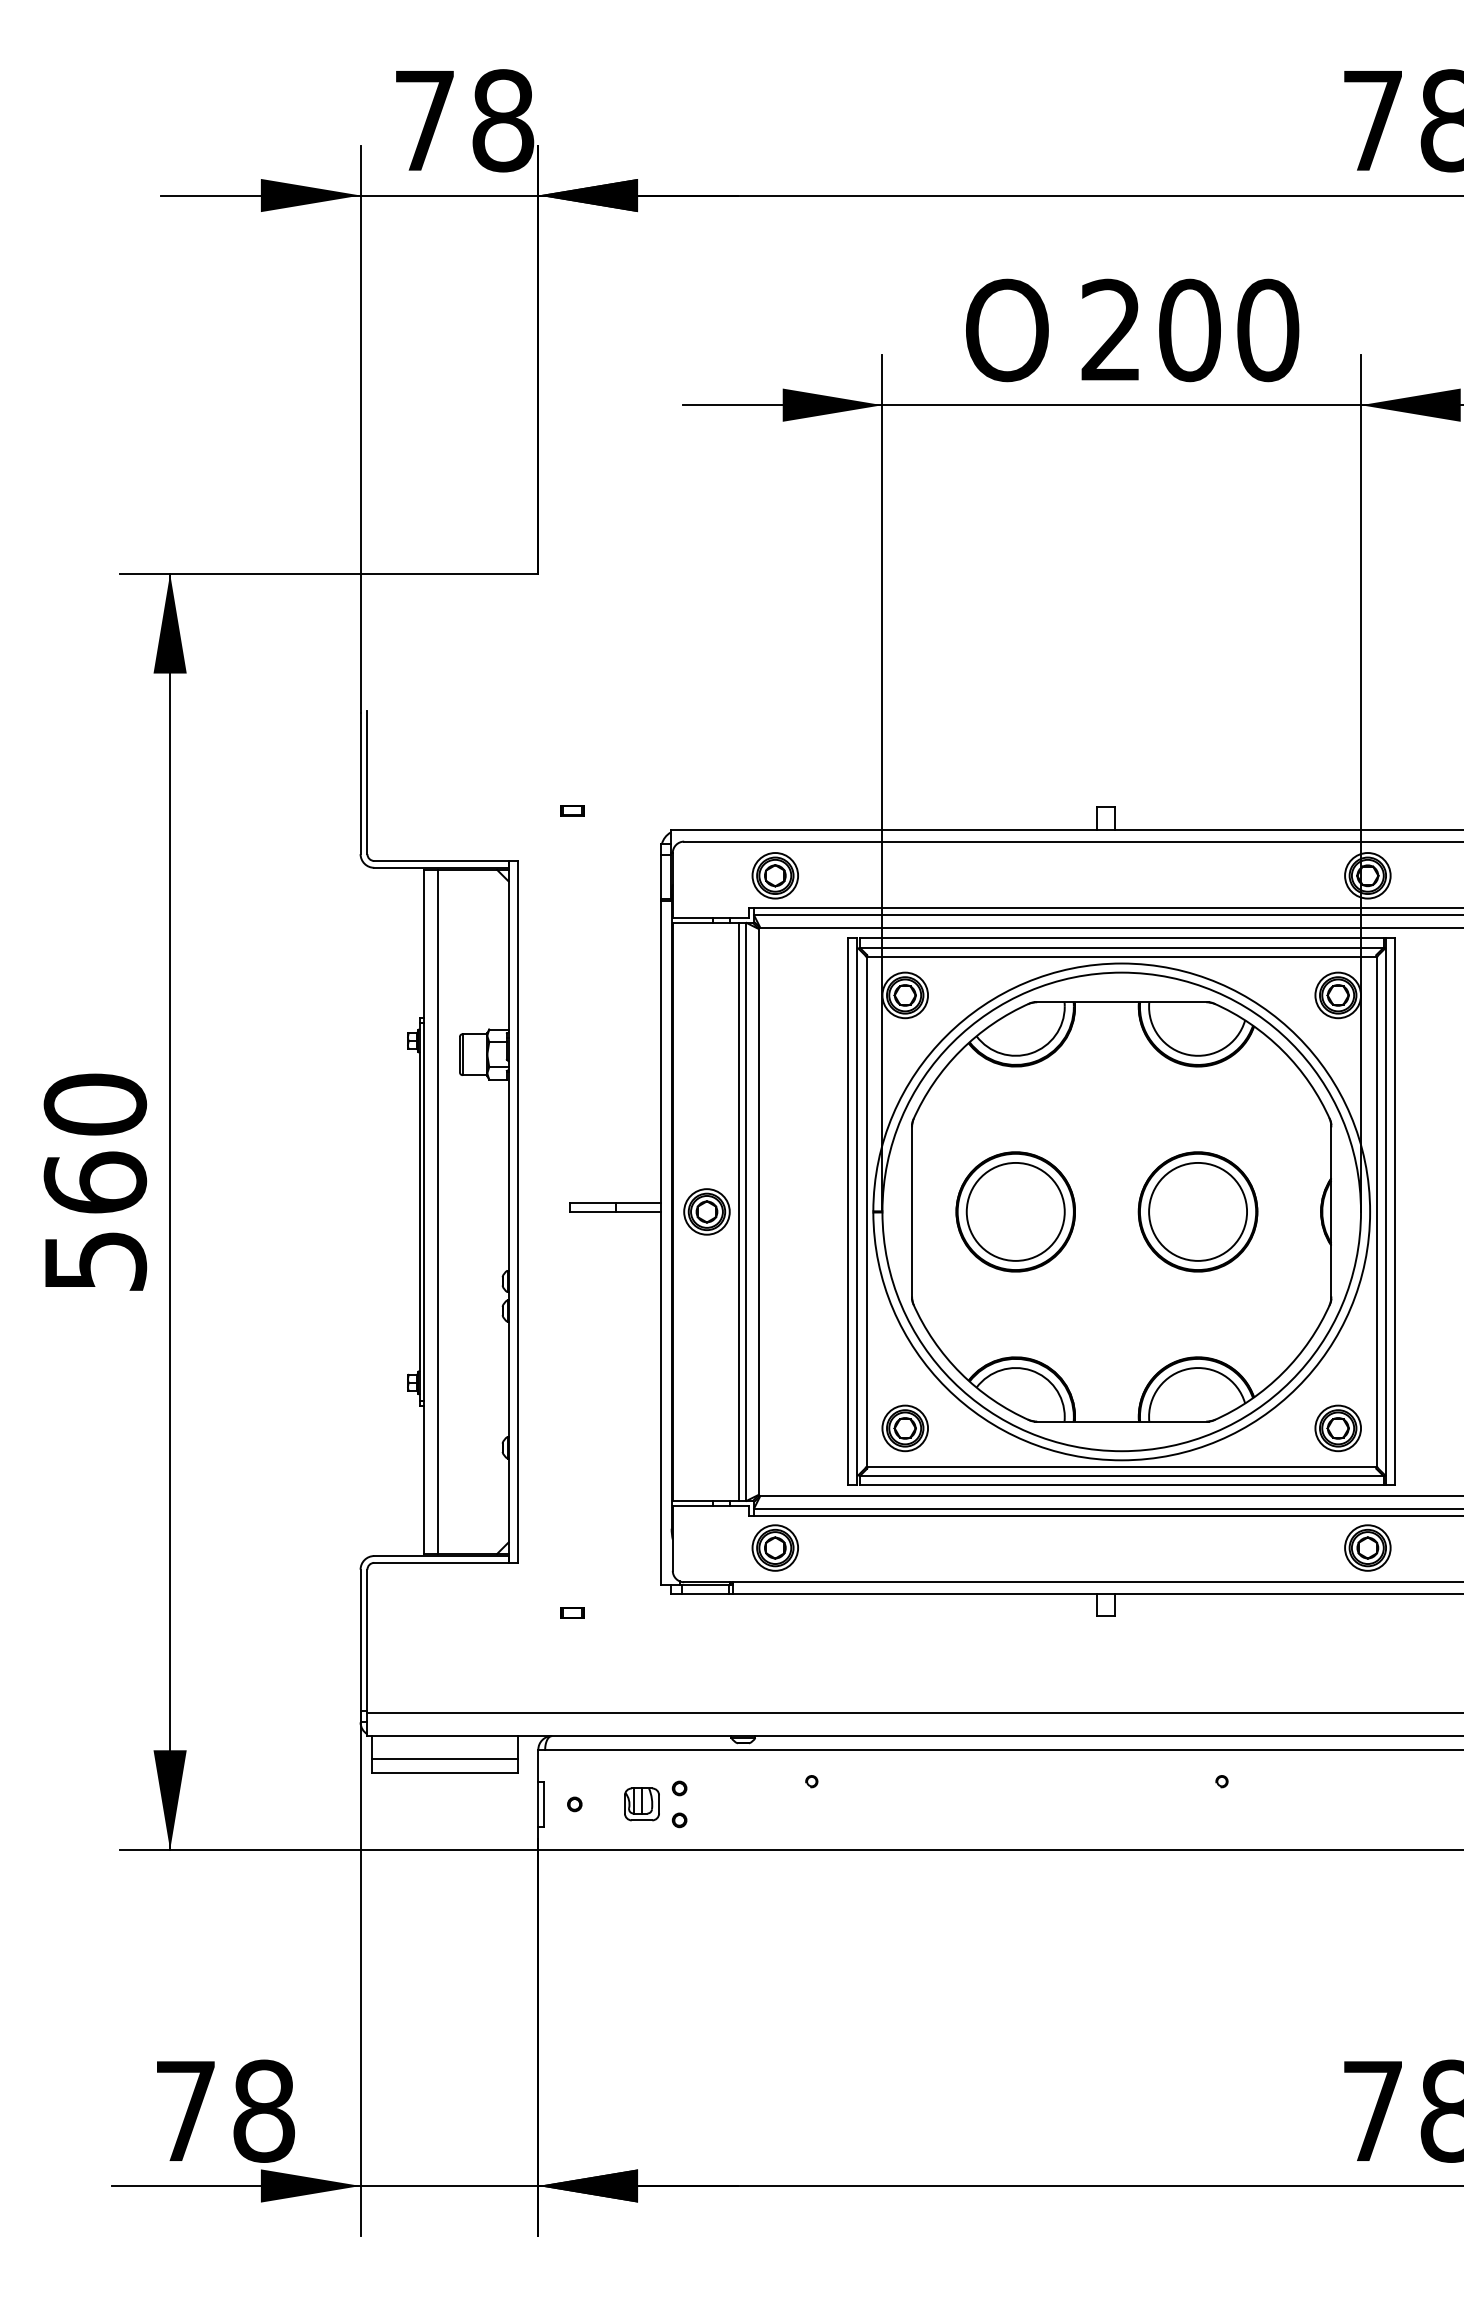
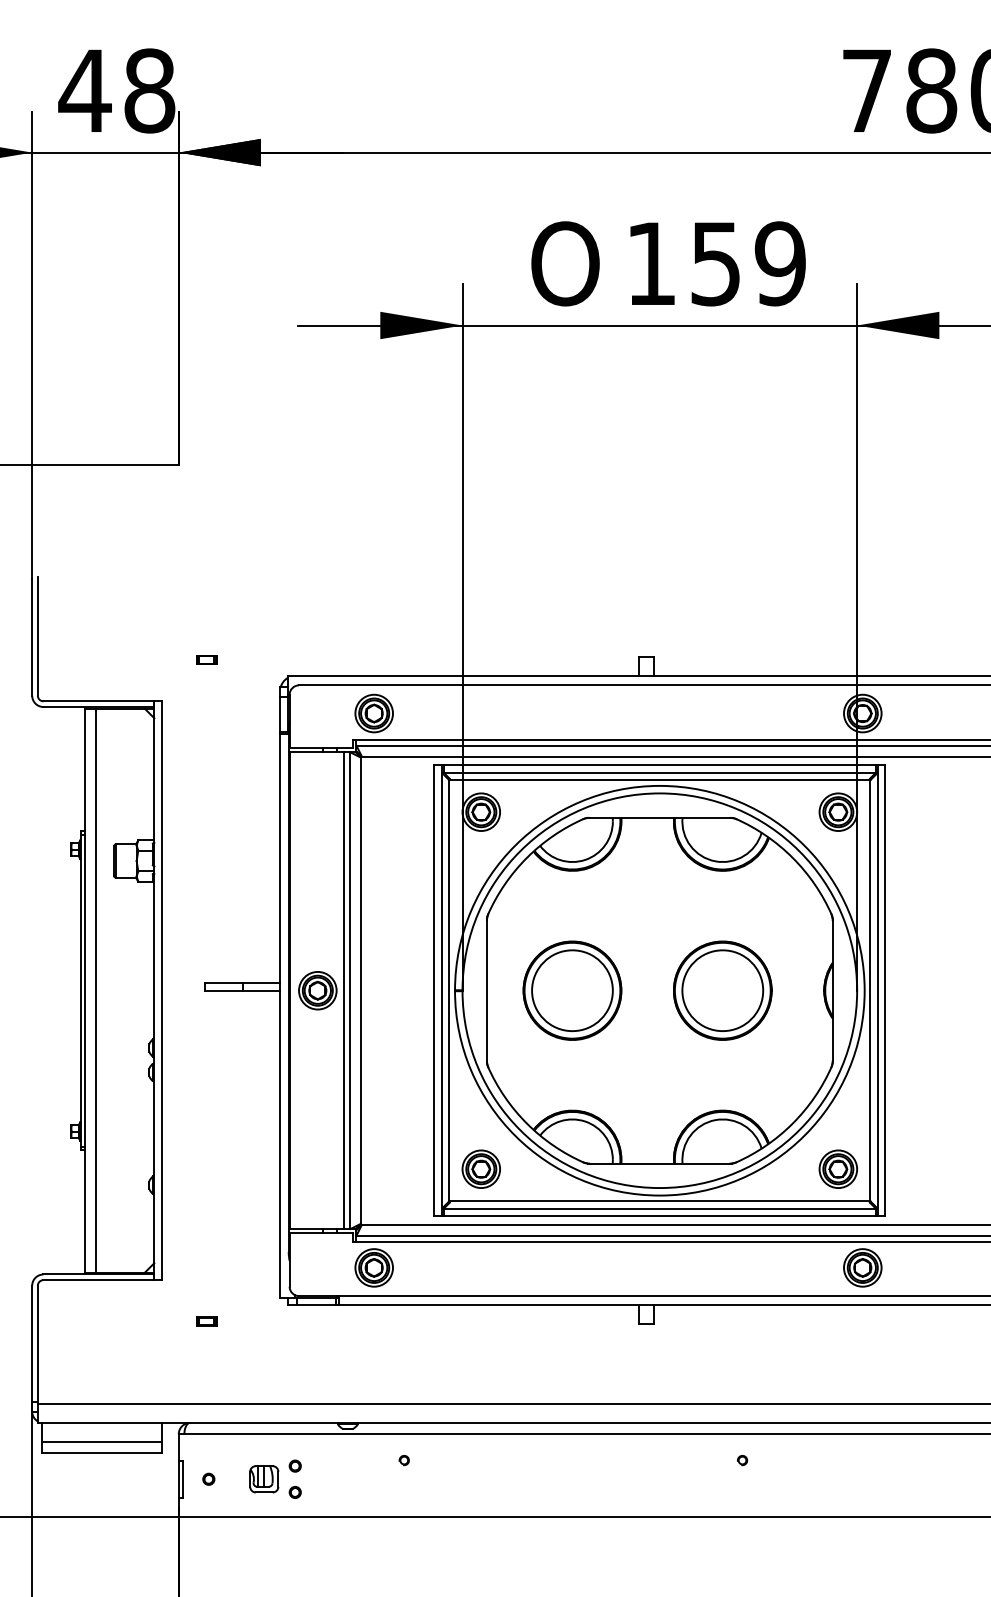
text: (424, 120) -> (84, 90), 78 -> 48
text: (1190, 330) -> (716, 263), 200 -> 159

